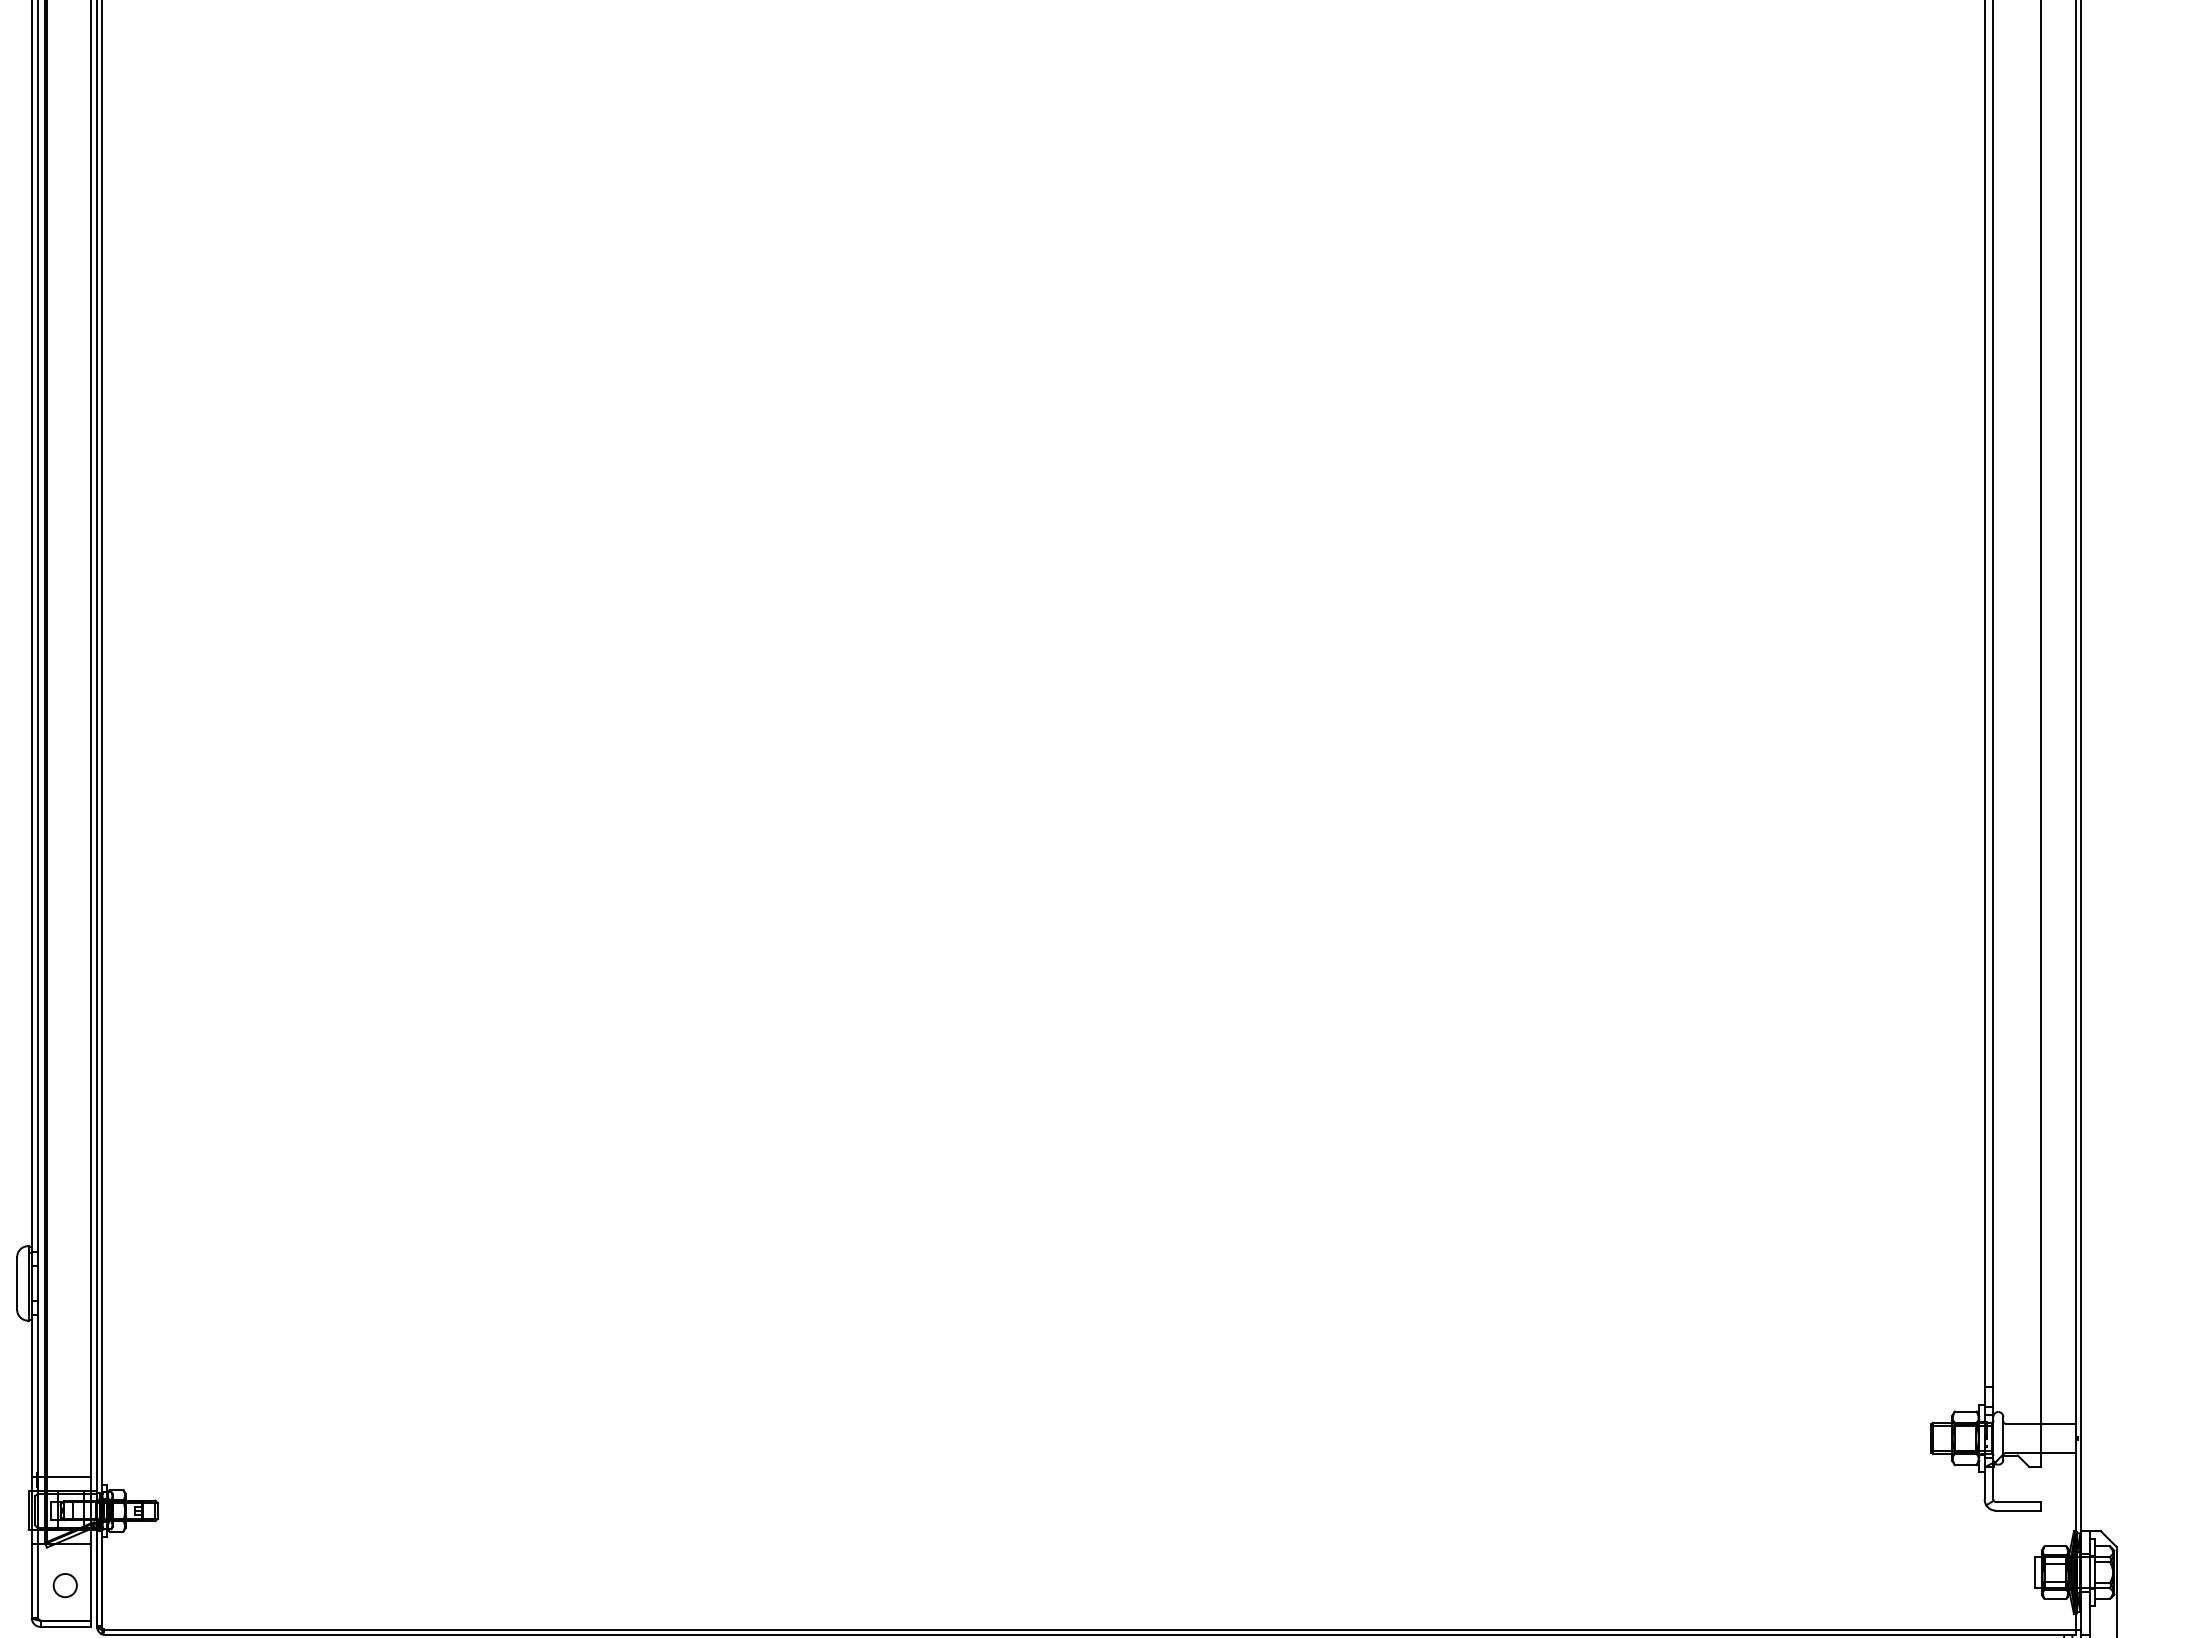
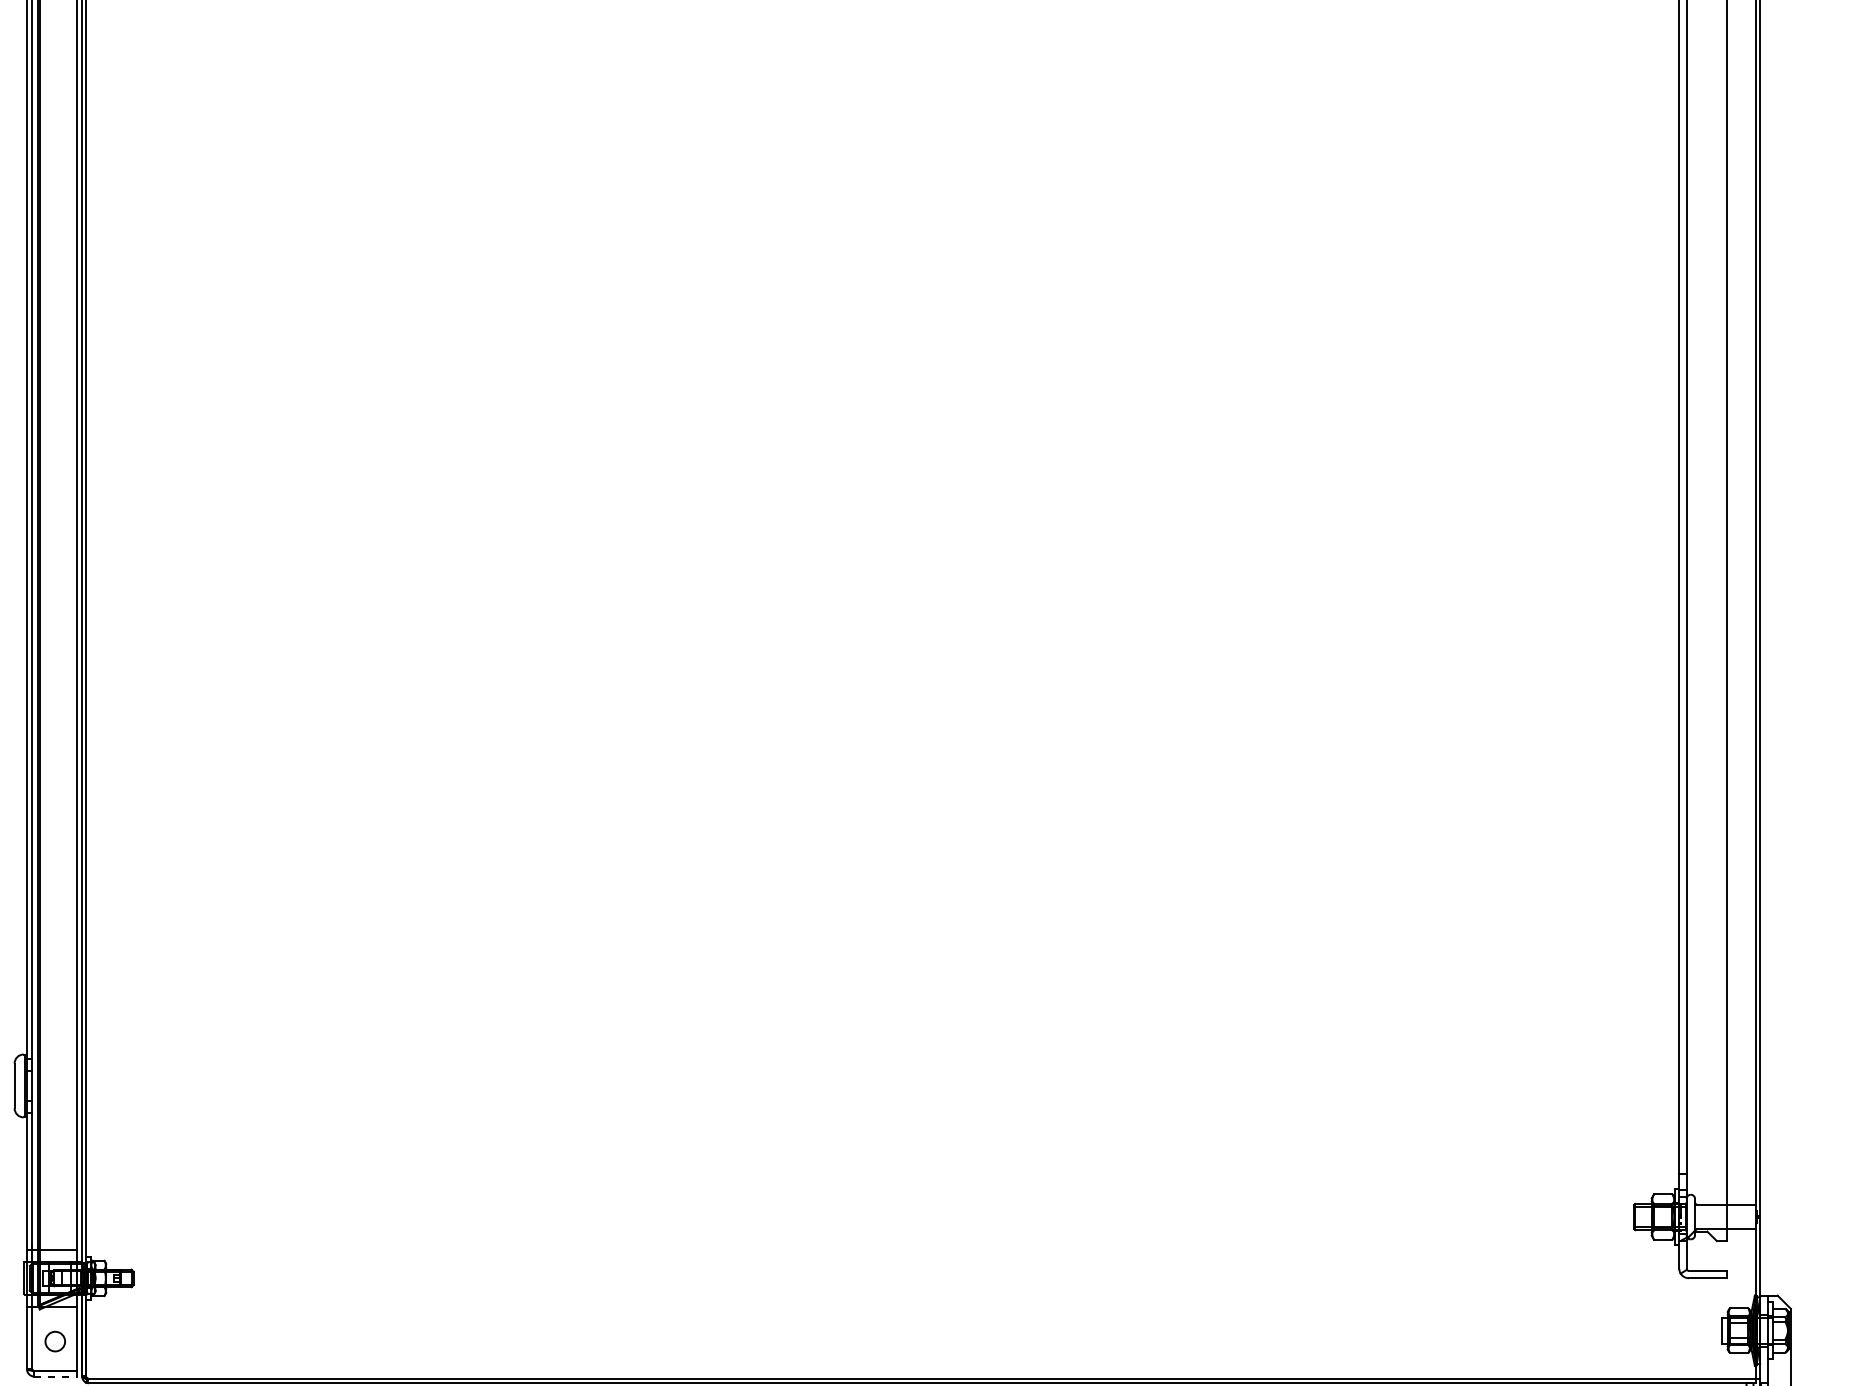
line: (66, 1626) -> (56, 1376), solid -> dashed

